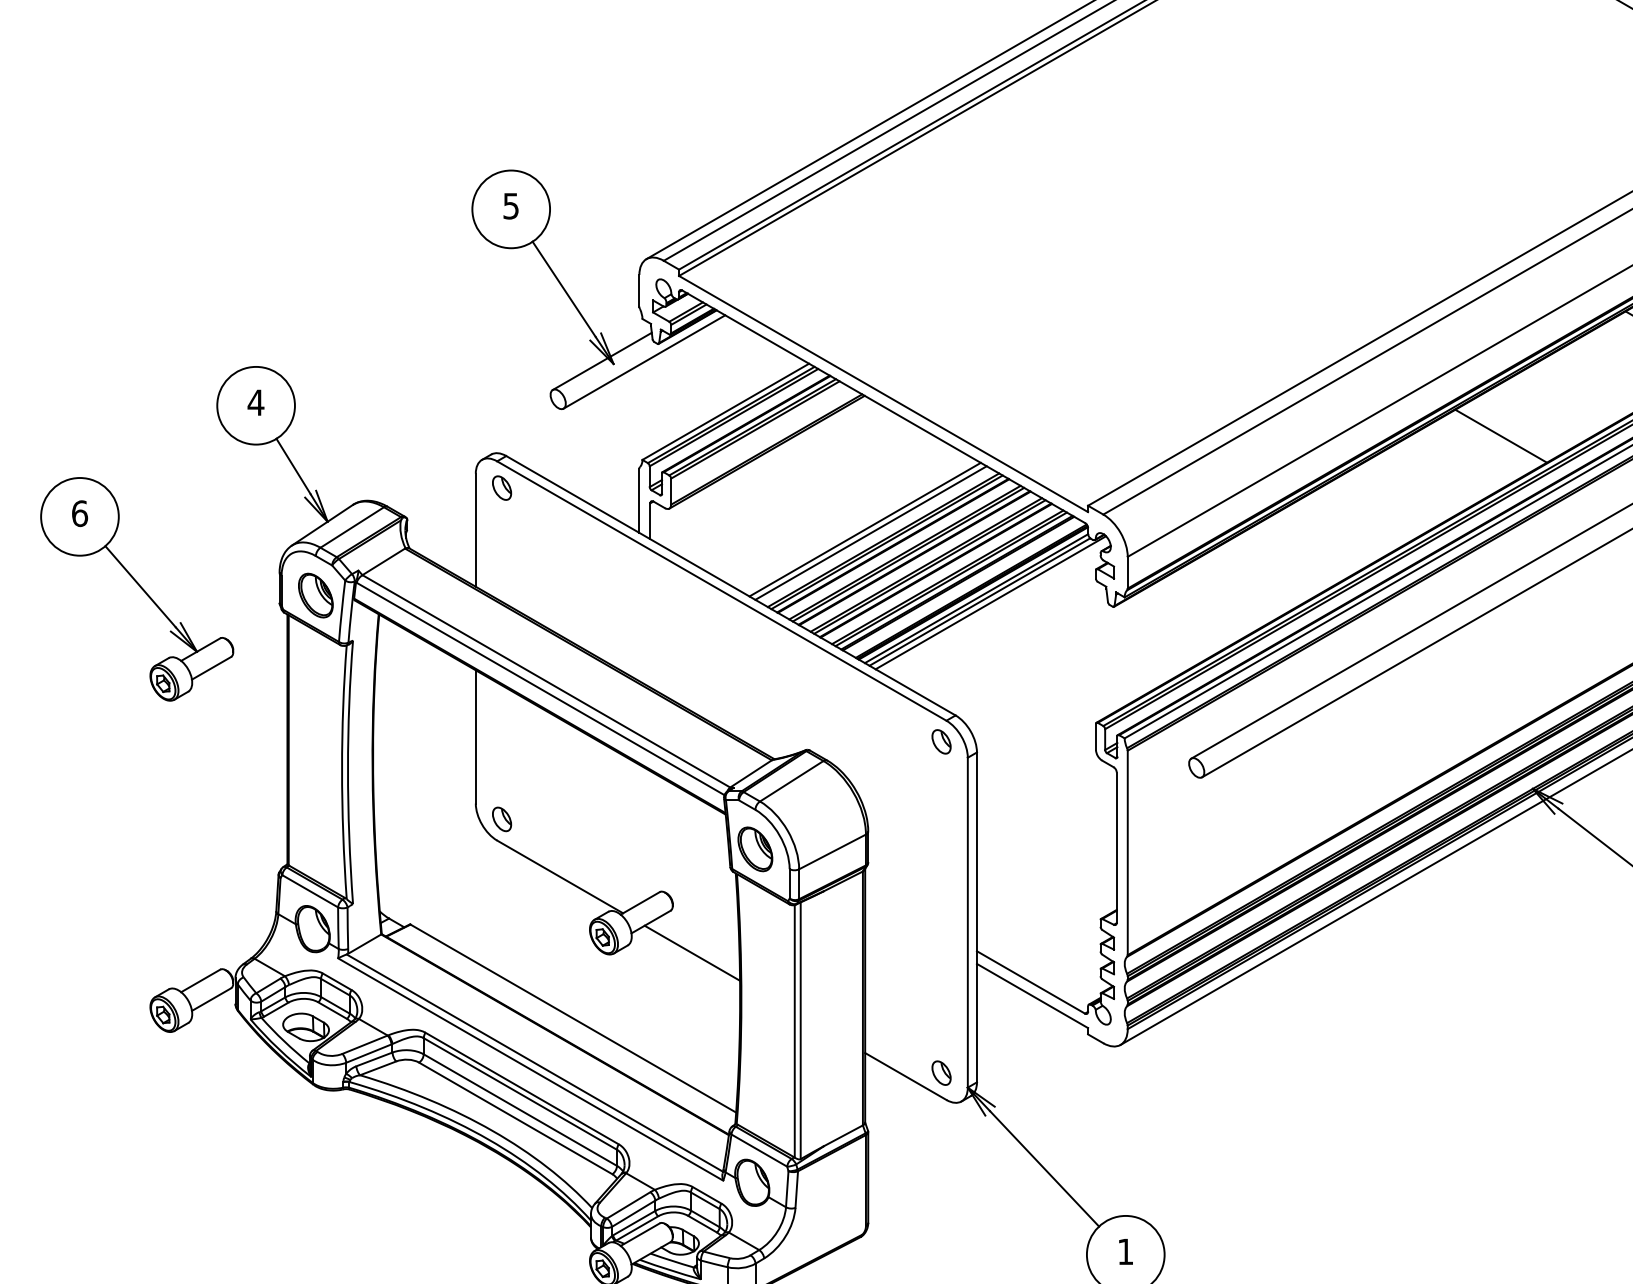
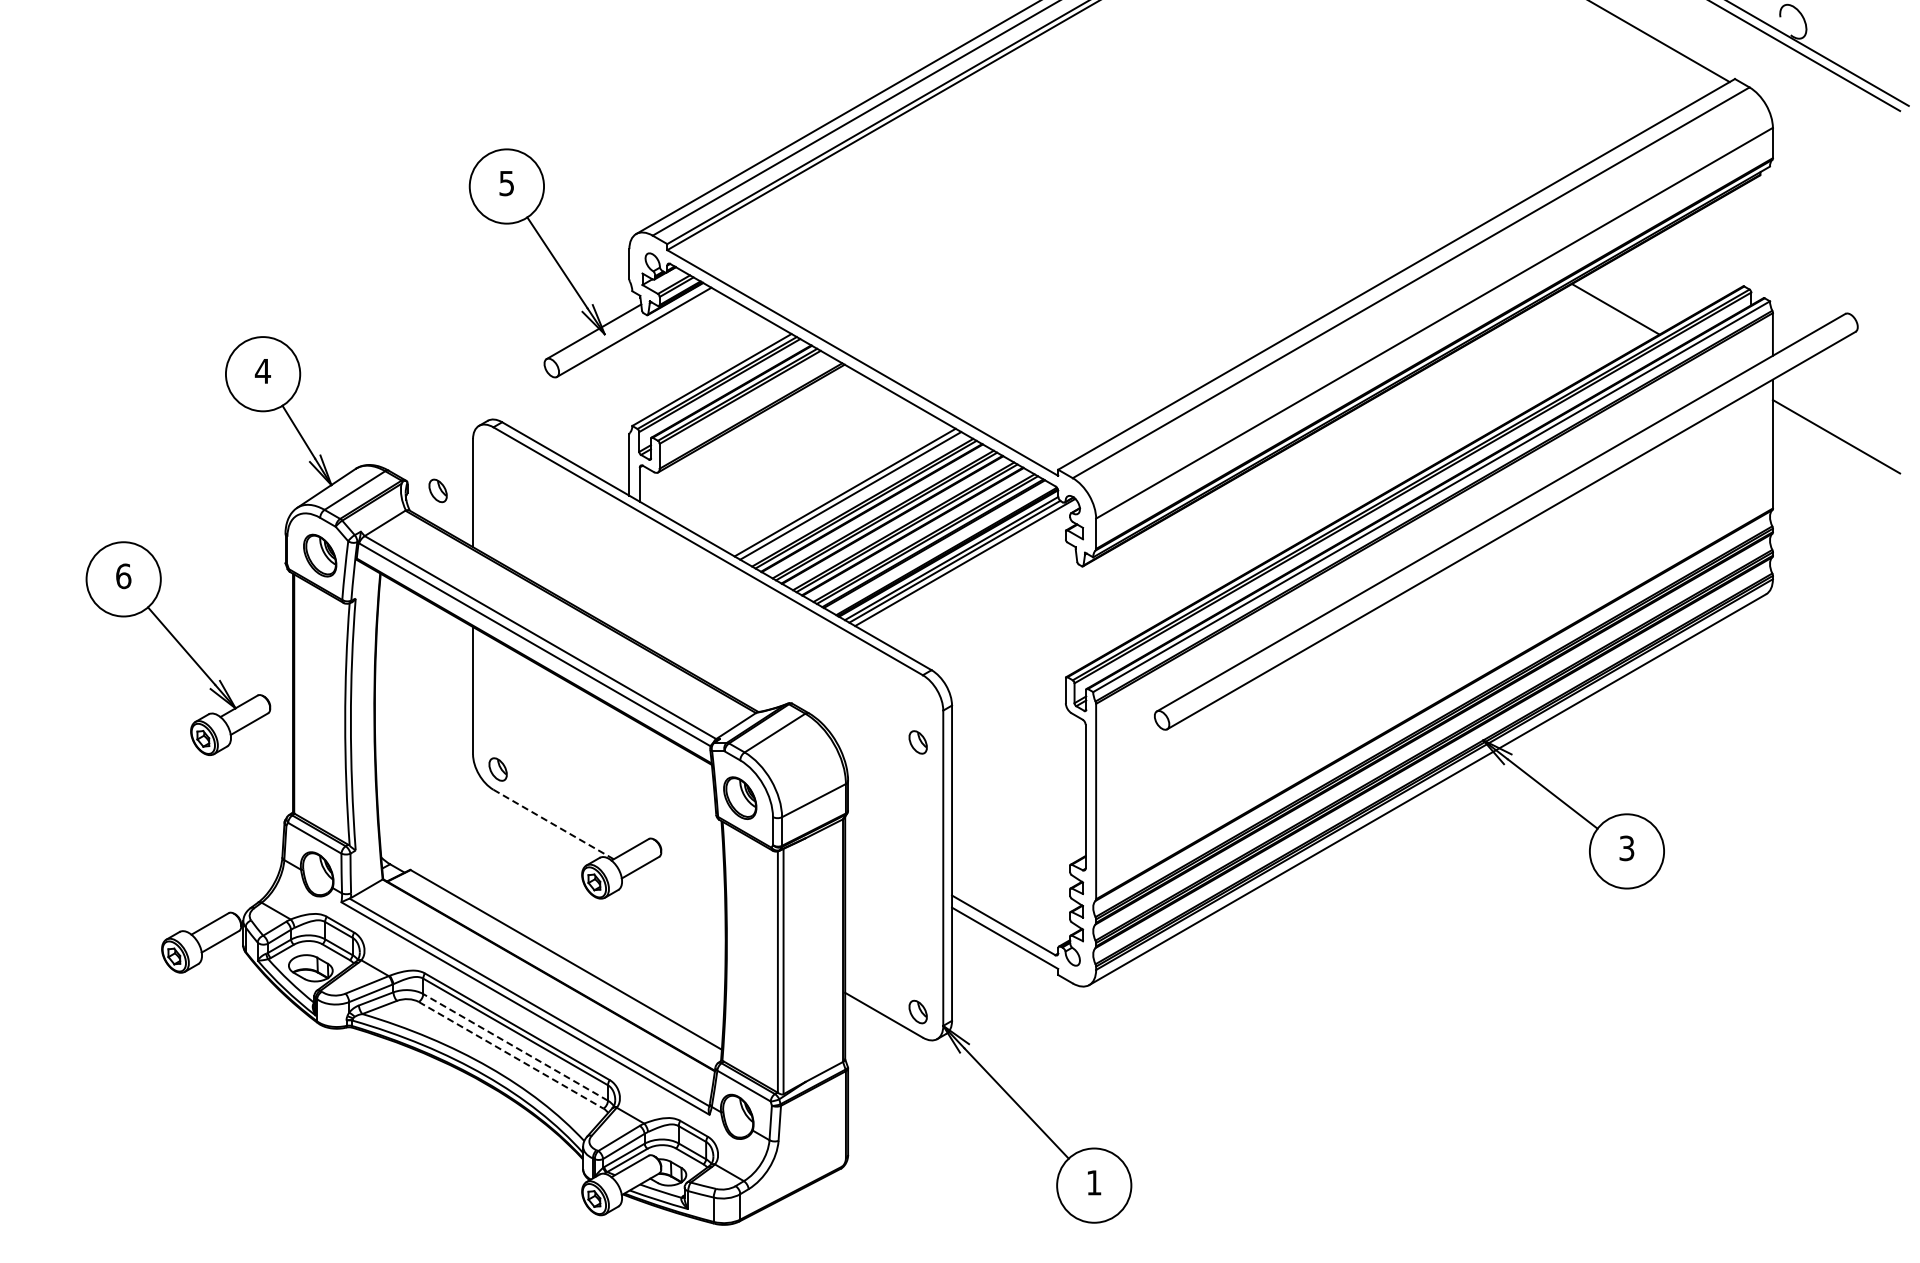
line: (1500, 436) -> (1452, 403), removed
part: (501, 487) -> (437, 490), moved
part: (137, 589) -> (178, 648), moved
part: (940, 741) -> (917, 742), moved
line: (561, 876) -> (554, 824), solid -> dashed
line: (691, 953) -> (679, 897), removed
line: (520, 1110) -> (515, 1047), solid -> dashed
line: (516, 1118) -> (511, 1055), solid -> dashed

